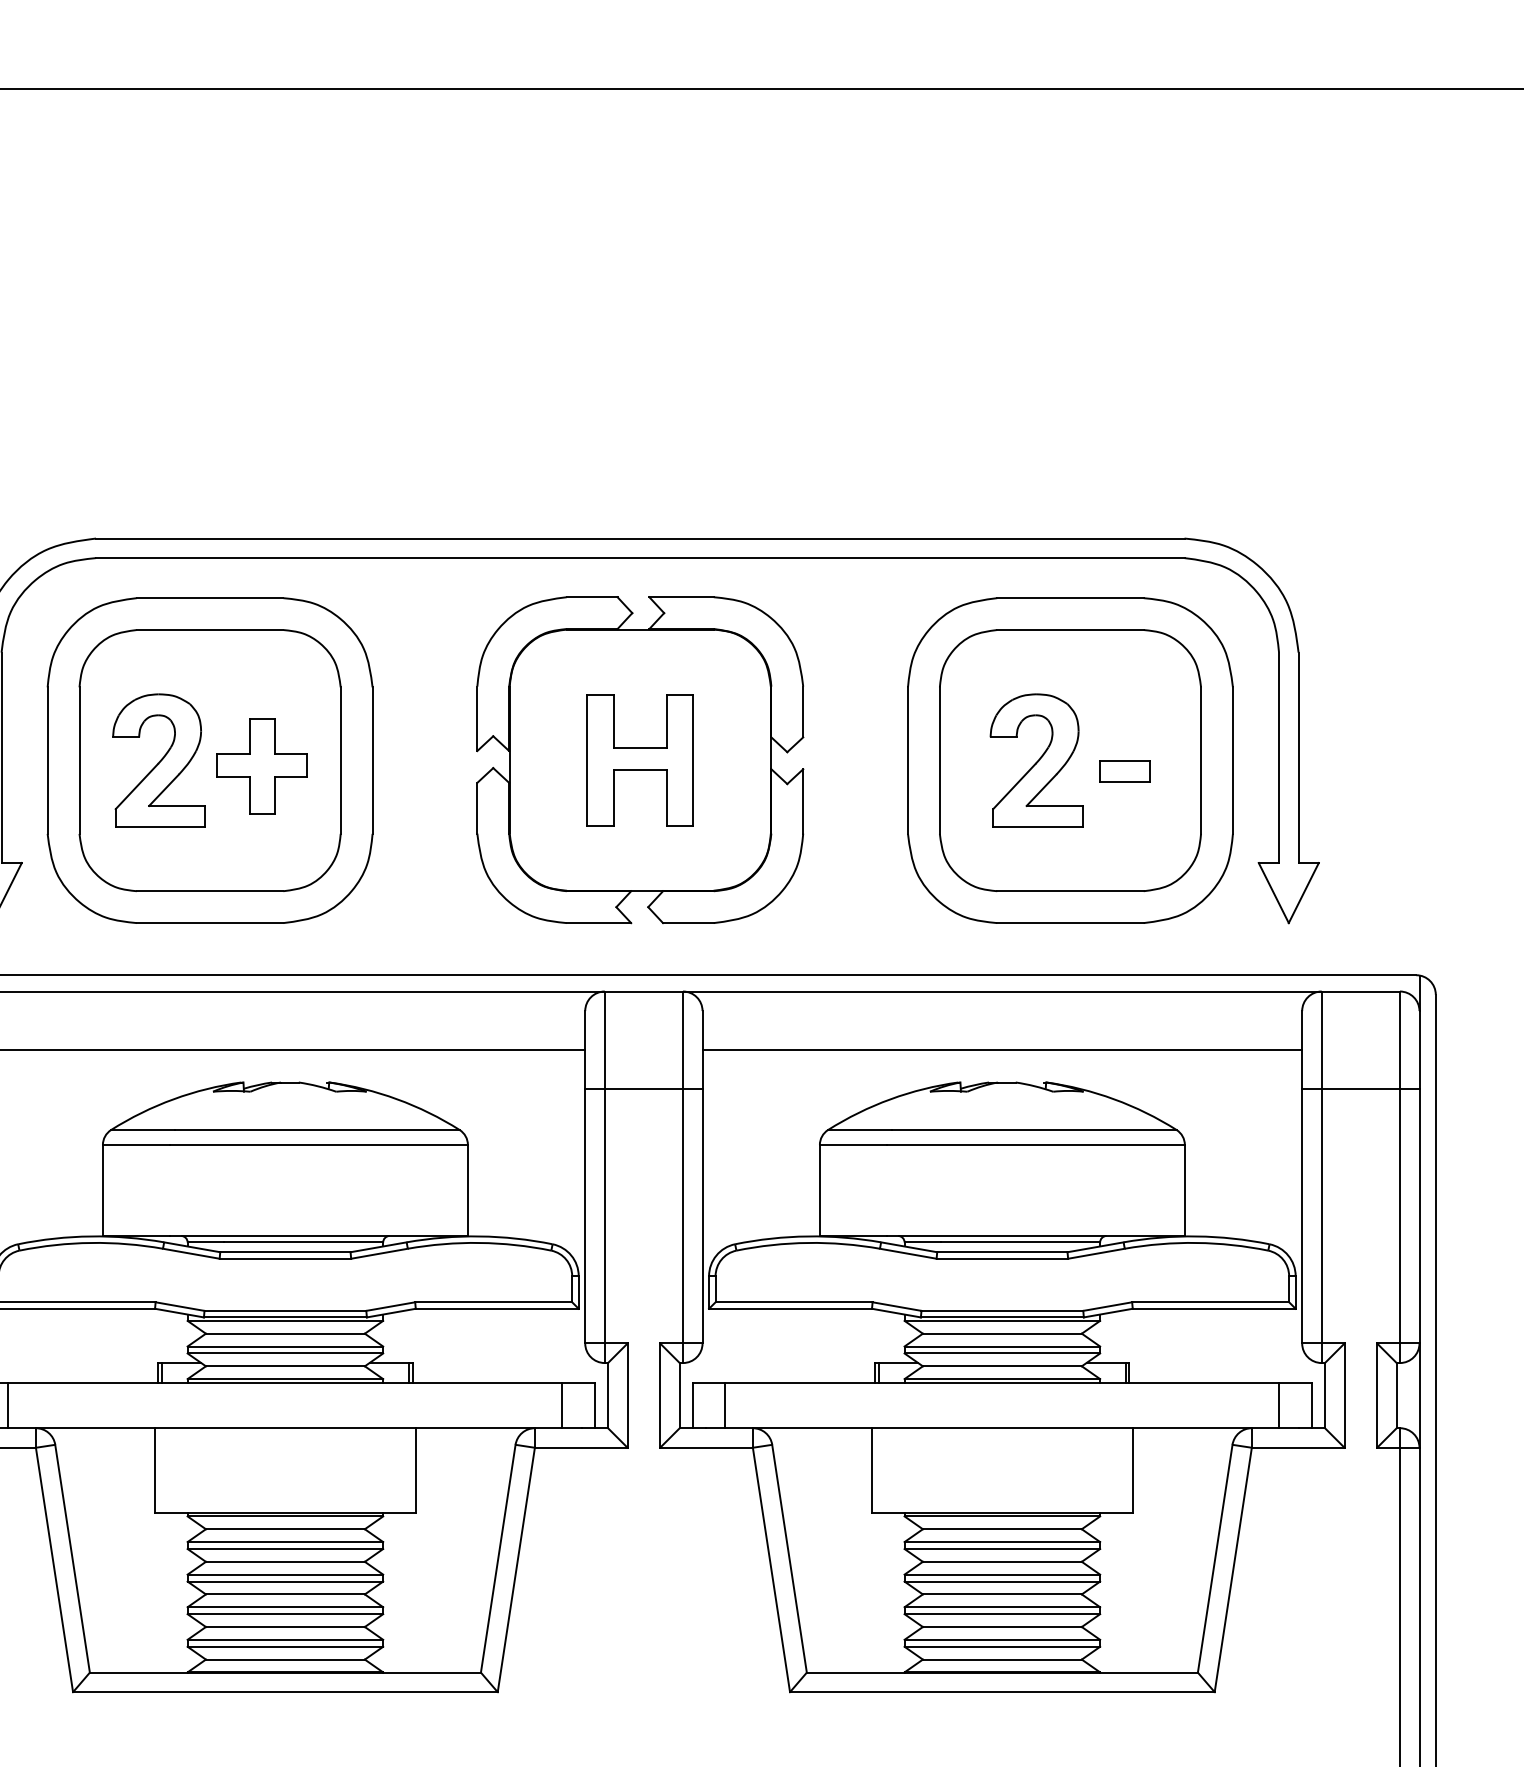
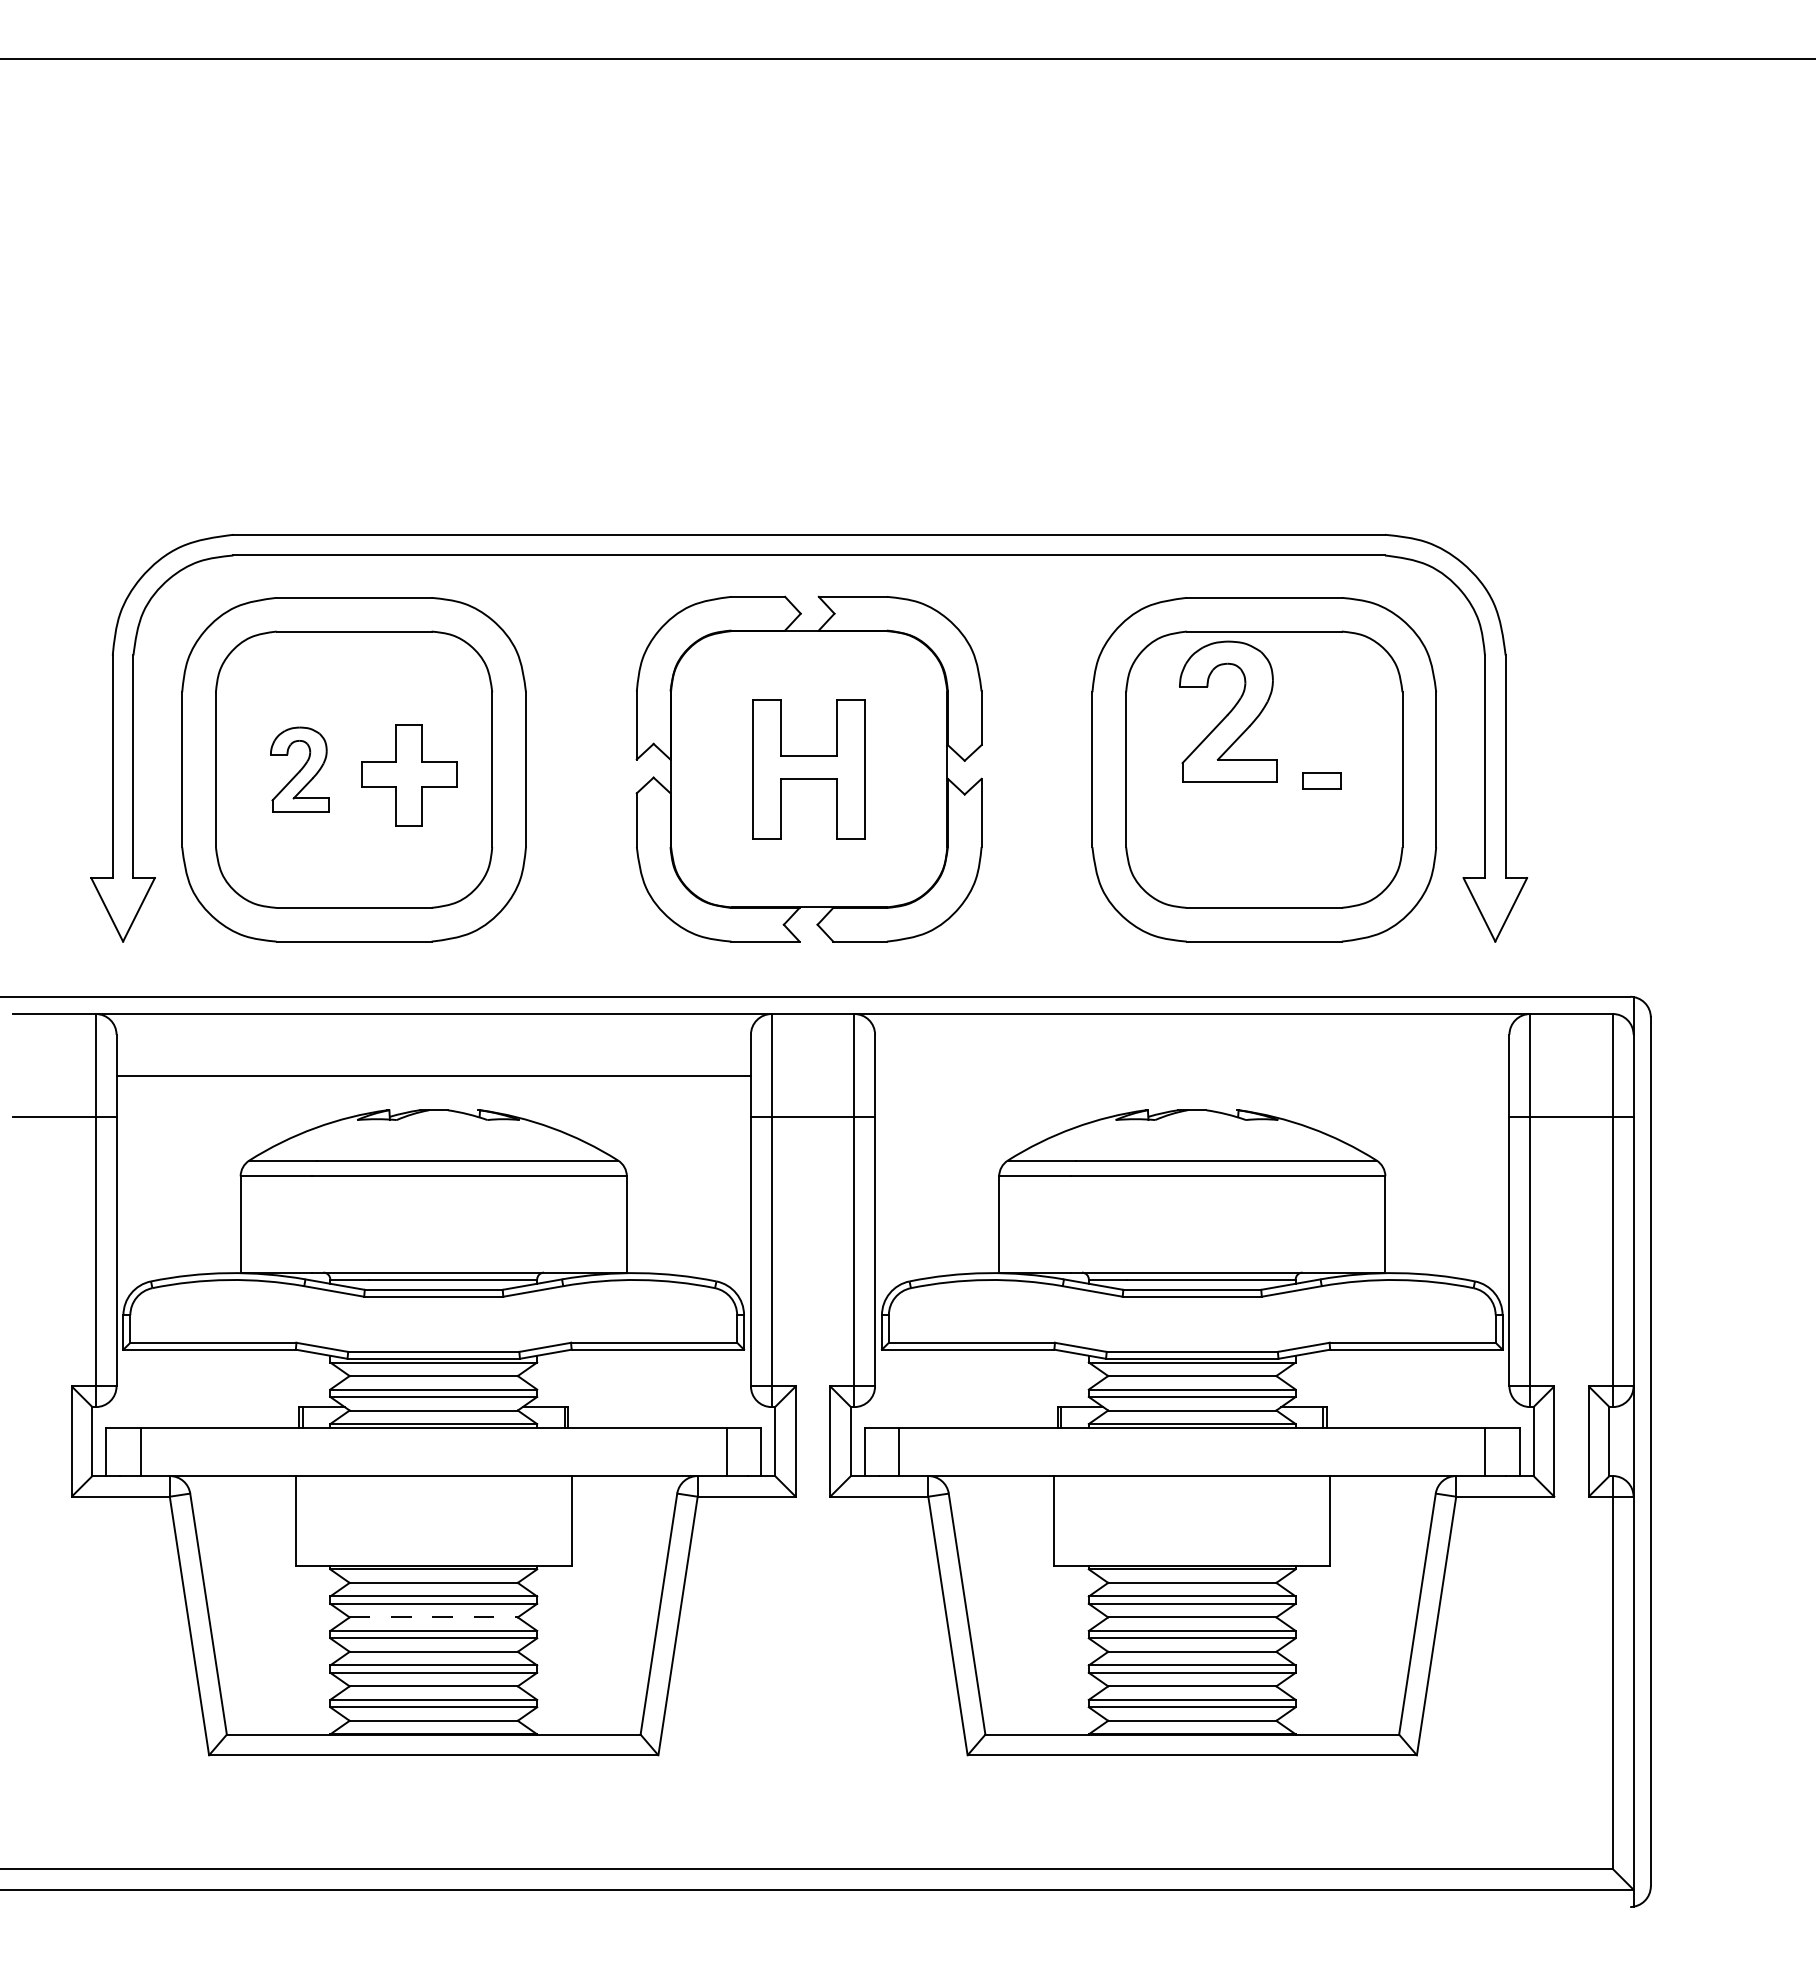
part: (158, 760) -> (299, 769), size x0.6
part: (1036, 760) -> (1228, 711), moved
part: (1124, 770) -> (1321, 780), size x0.7
line: (1002, 1050) -> (1192, 1076), removed
line: (286, 1561) -> (434, 1617), solid -> dashed

